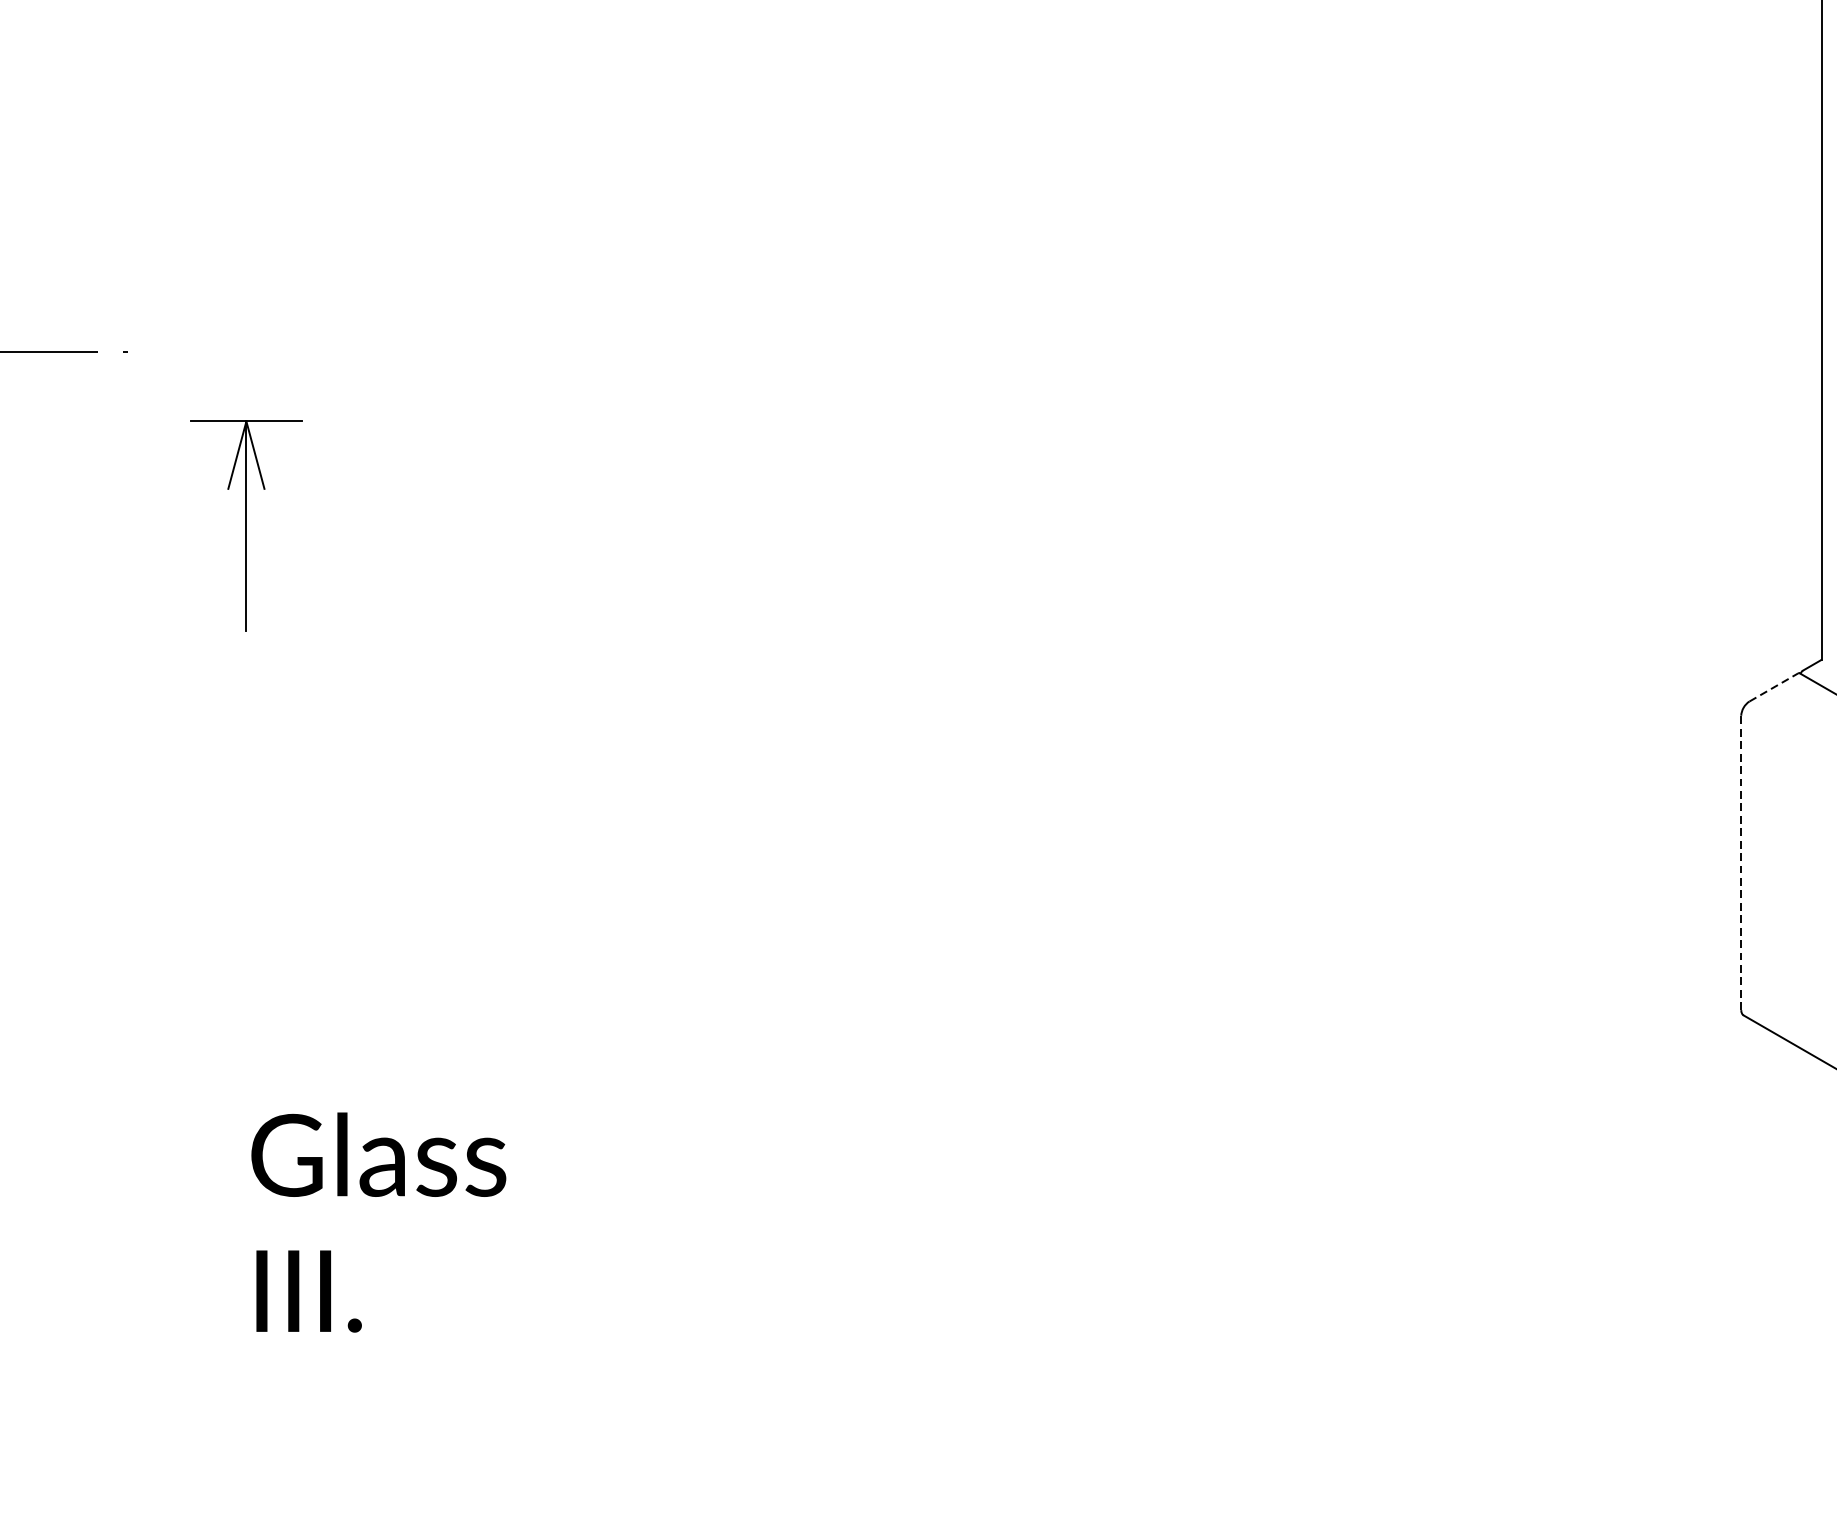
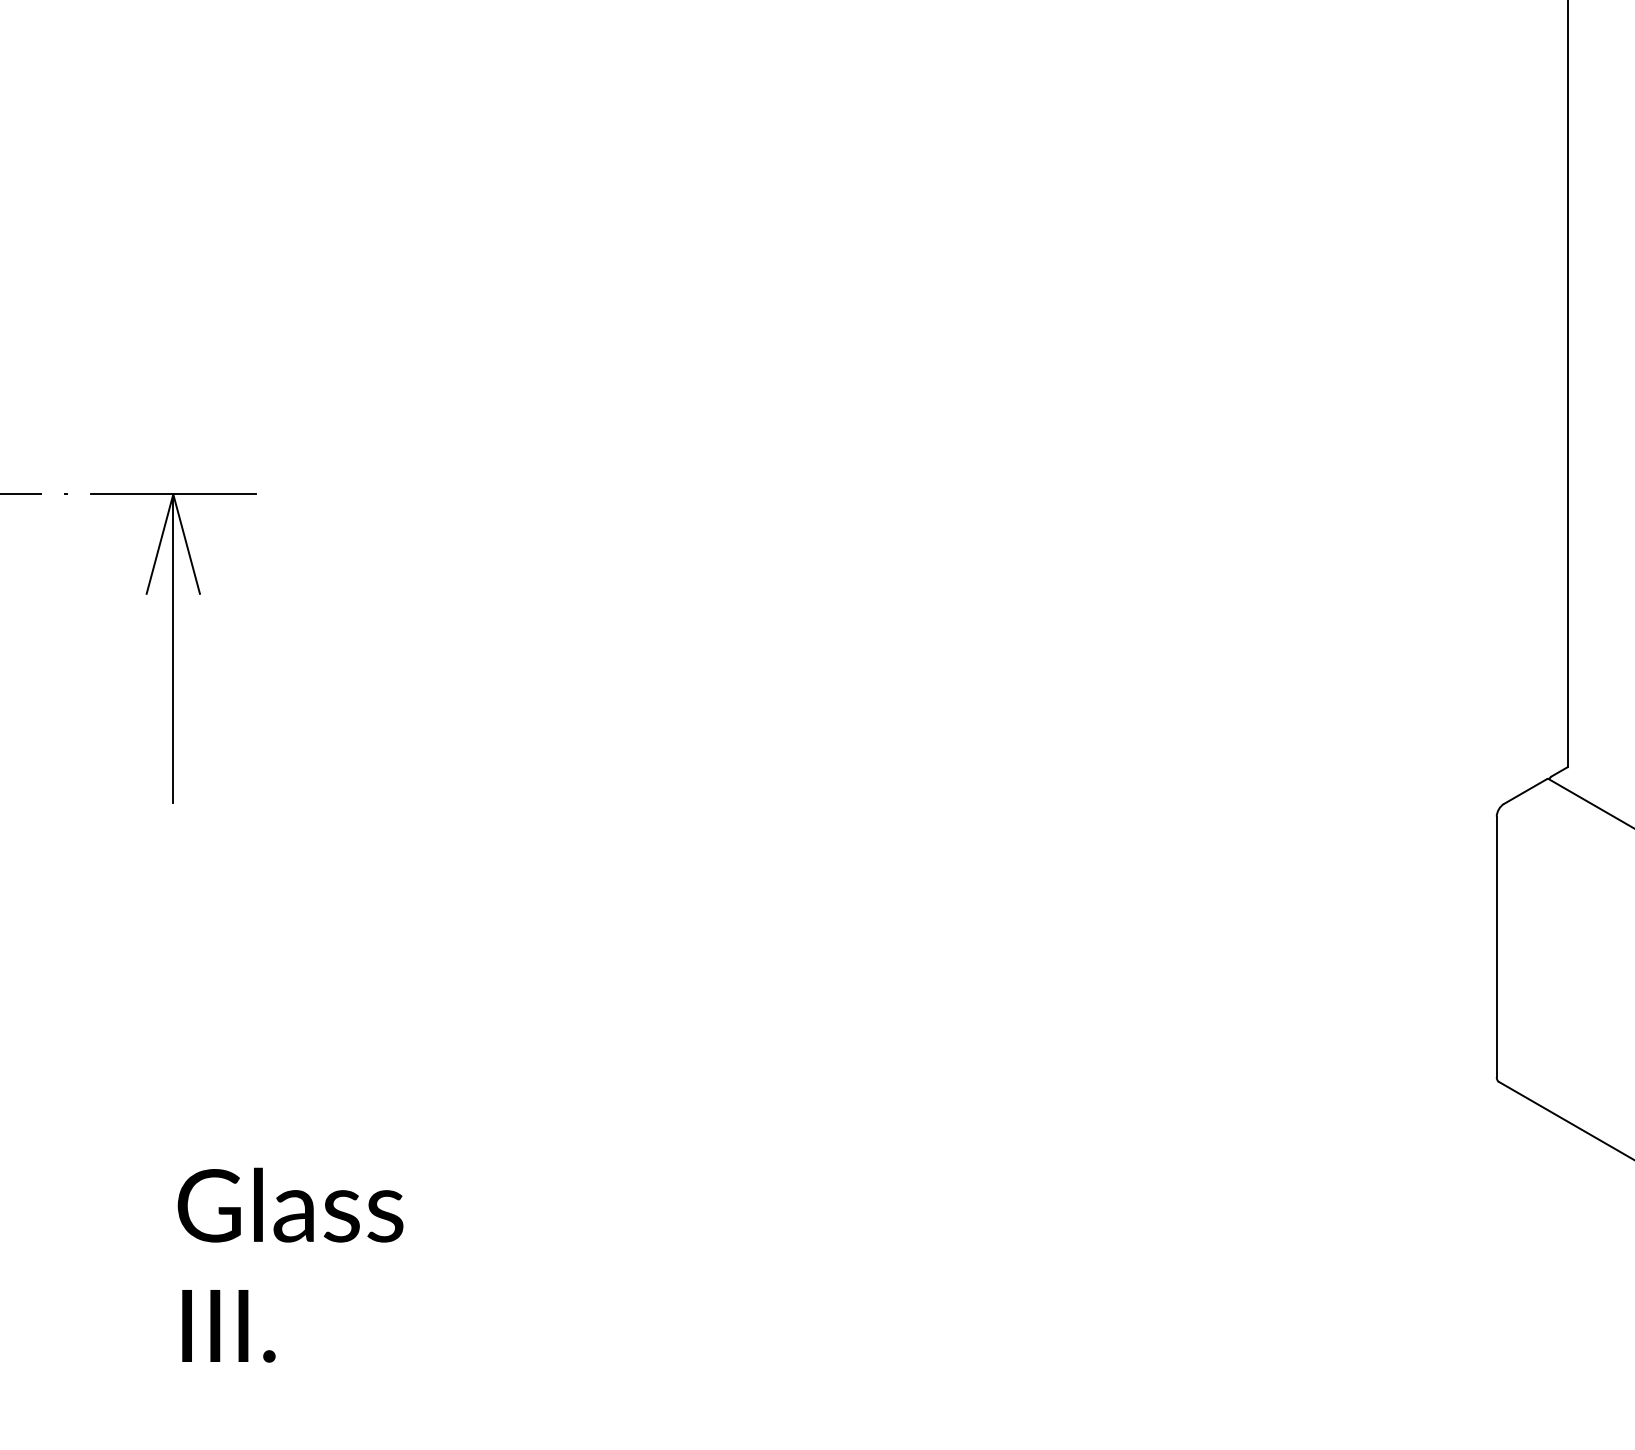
part: (246, 525) -> (173, 648), size x1.67
line: (1773, 687) -> (1525, 791), dashed -> solid
line: (1740, 862) -> (1496, 946), dashed -> solid

